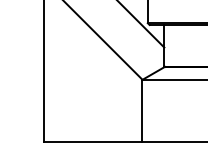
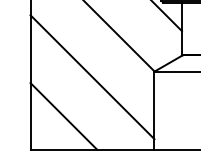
line: (92, 83) -> (91, 76), added
line: (69, 115) -> (63, 116), added

